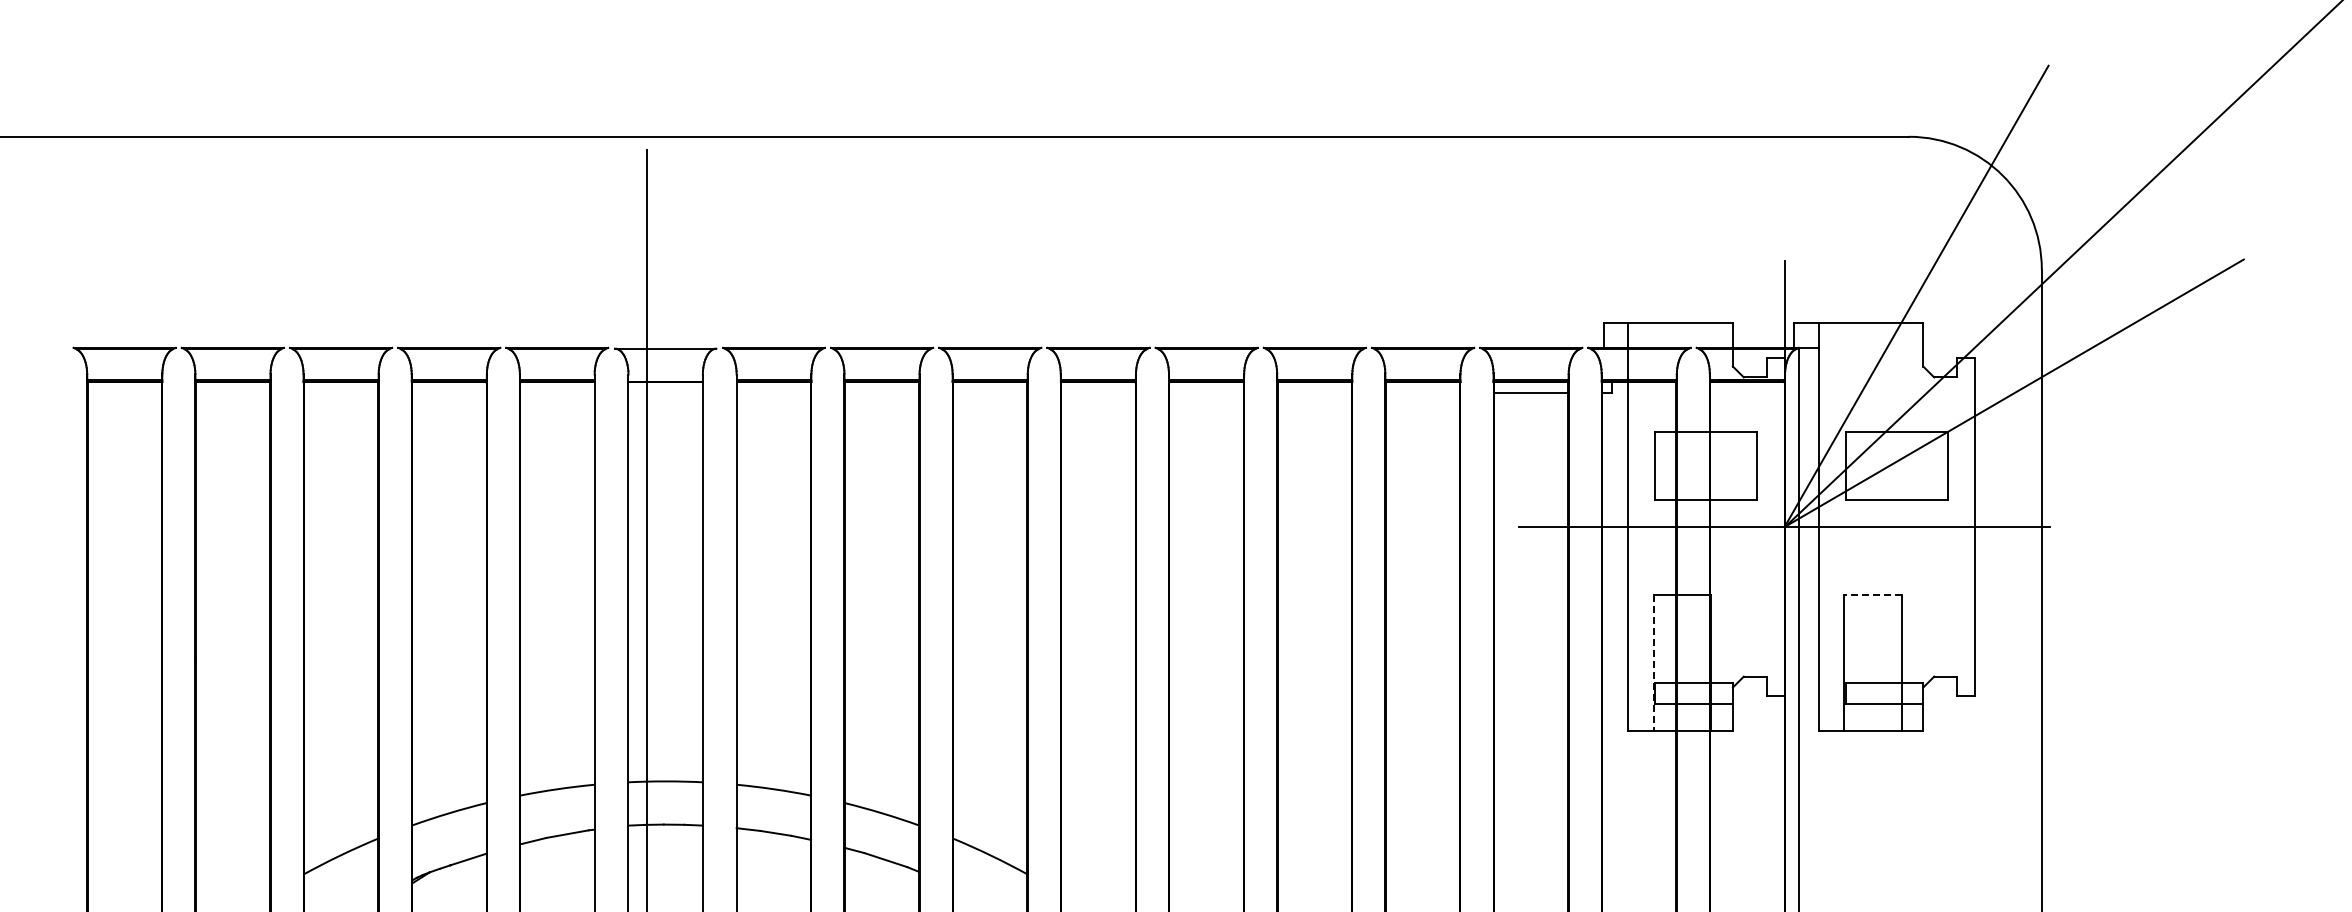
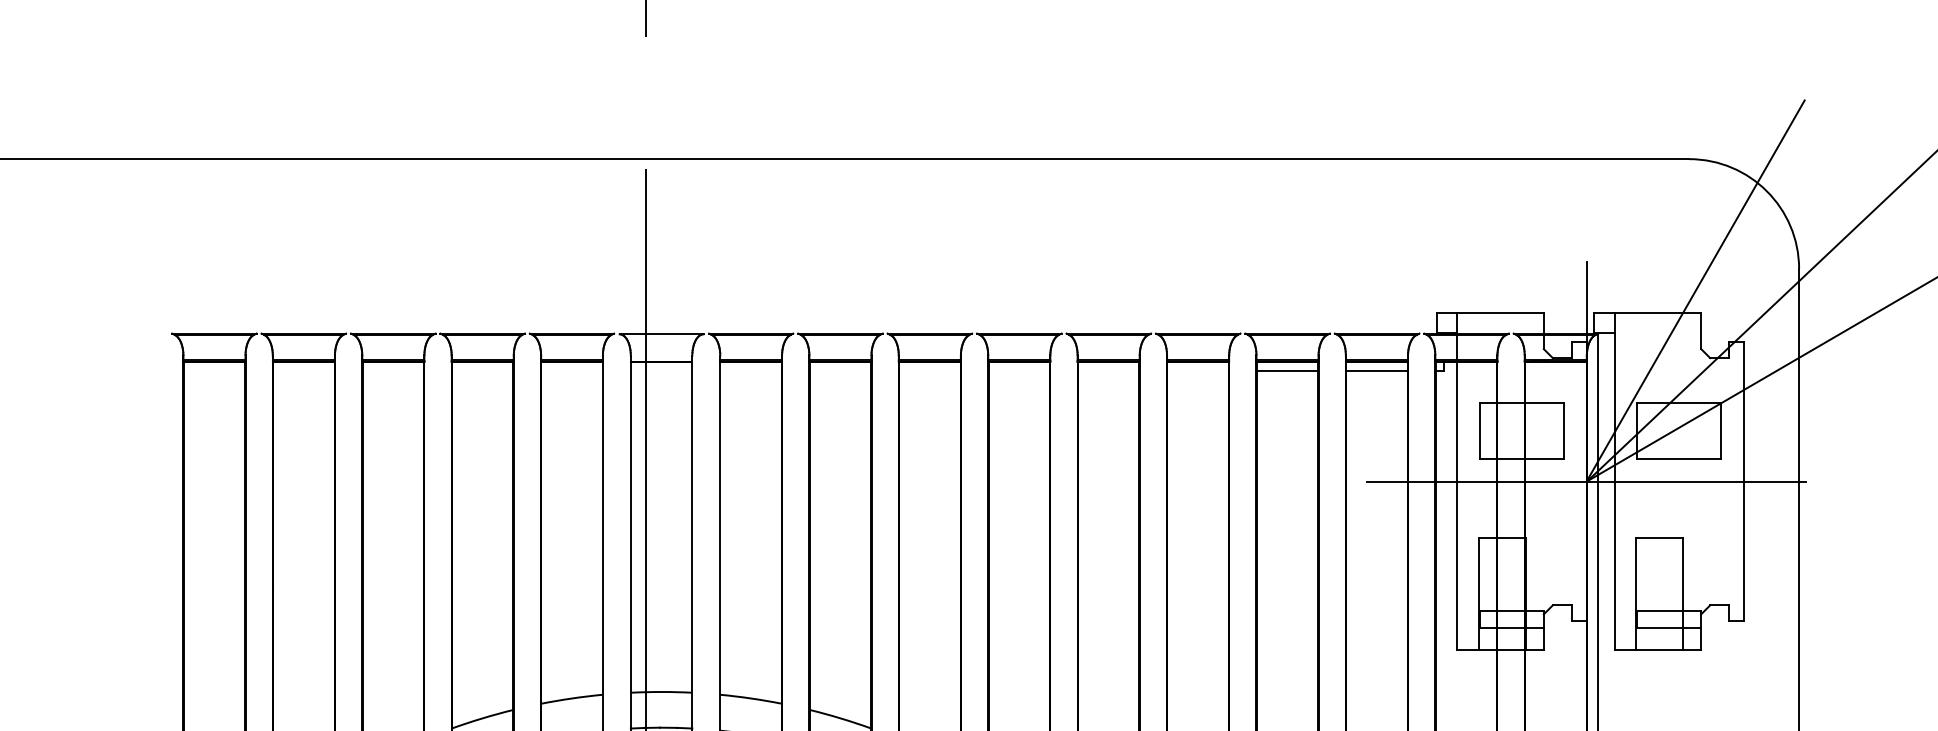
line: (1422, 393) -> (1287, 371), added
line: (1873, 595) -> (1659, 538), dashed -> solid
line: (1654, 663) -> (1478, 594), dashed -> solid

